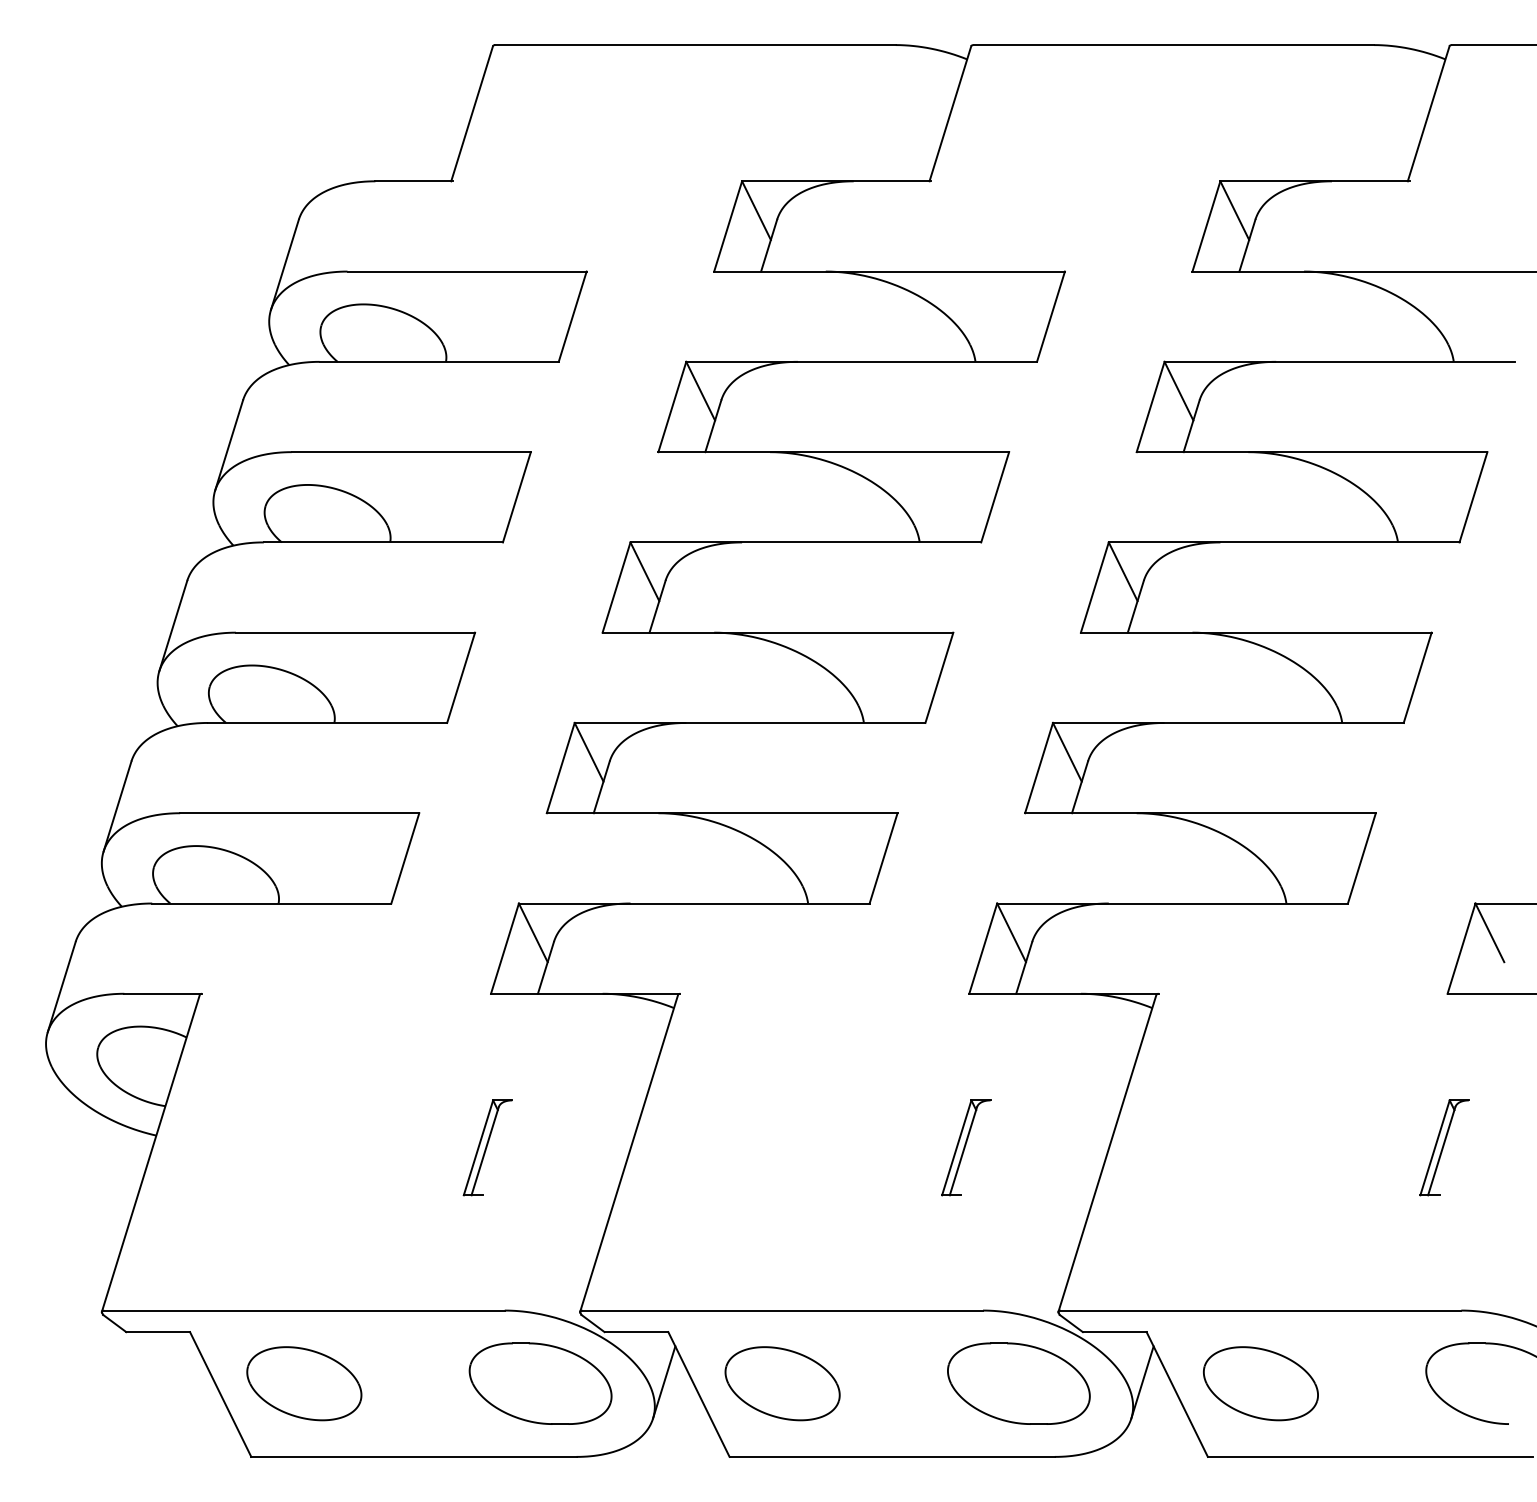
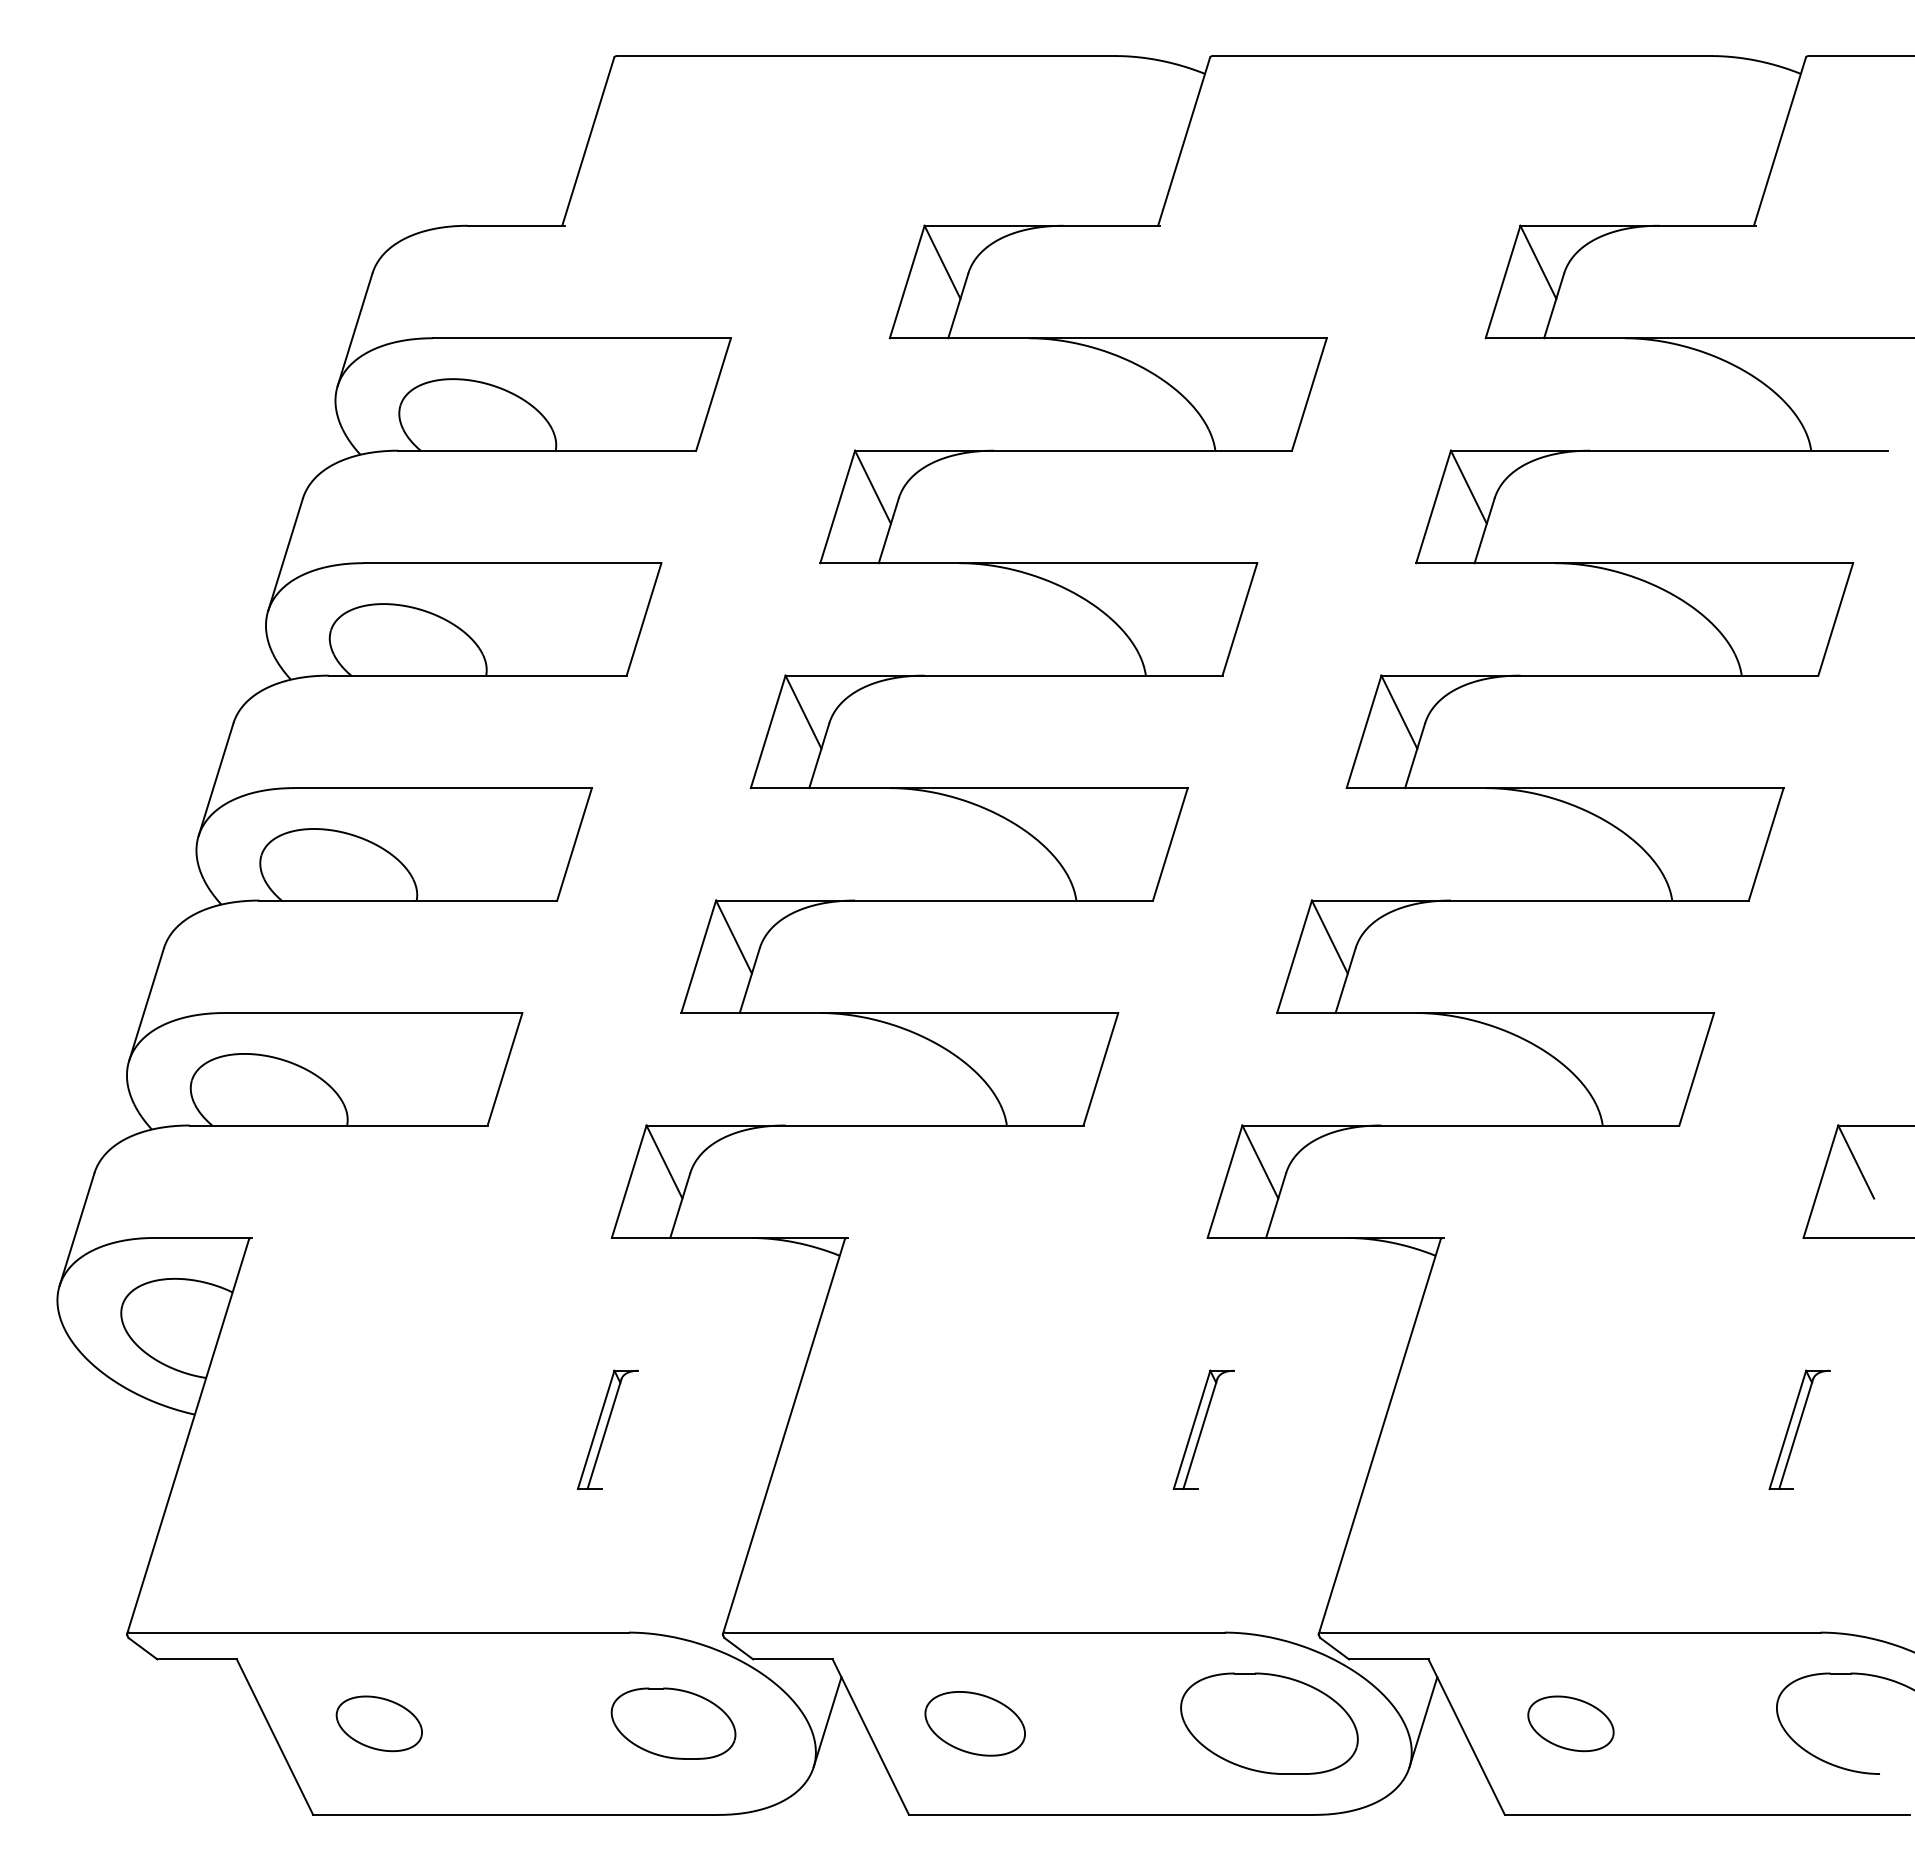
part: (304, 1383) -> (379, 1723), size x0.6
part: (540, 1383) -> (673, 1723), size x0.7
part: (782, 1383) -> (975, 1723), size x0.7
part: (1260, 1383) -> (1570, 1723), size x0.6

